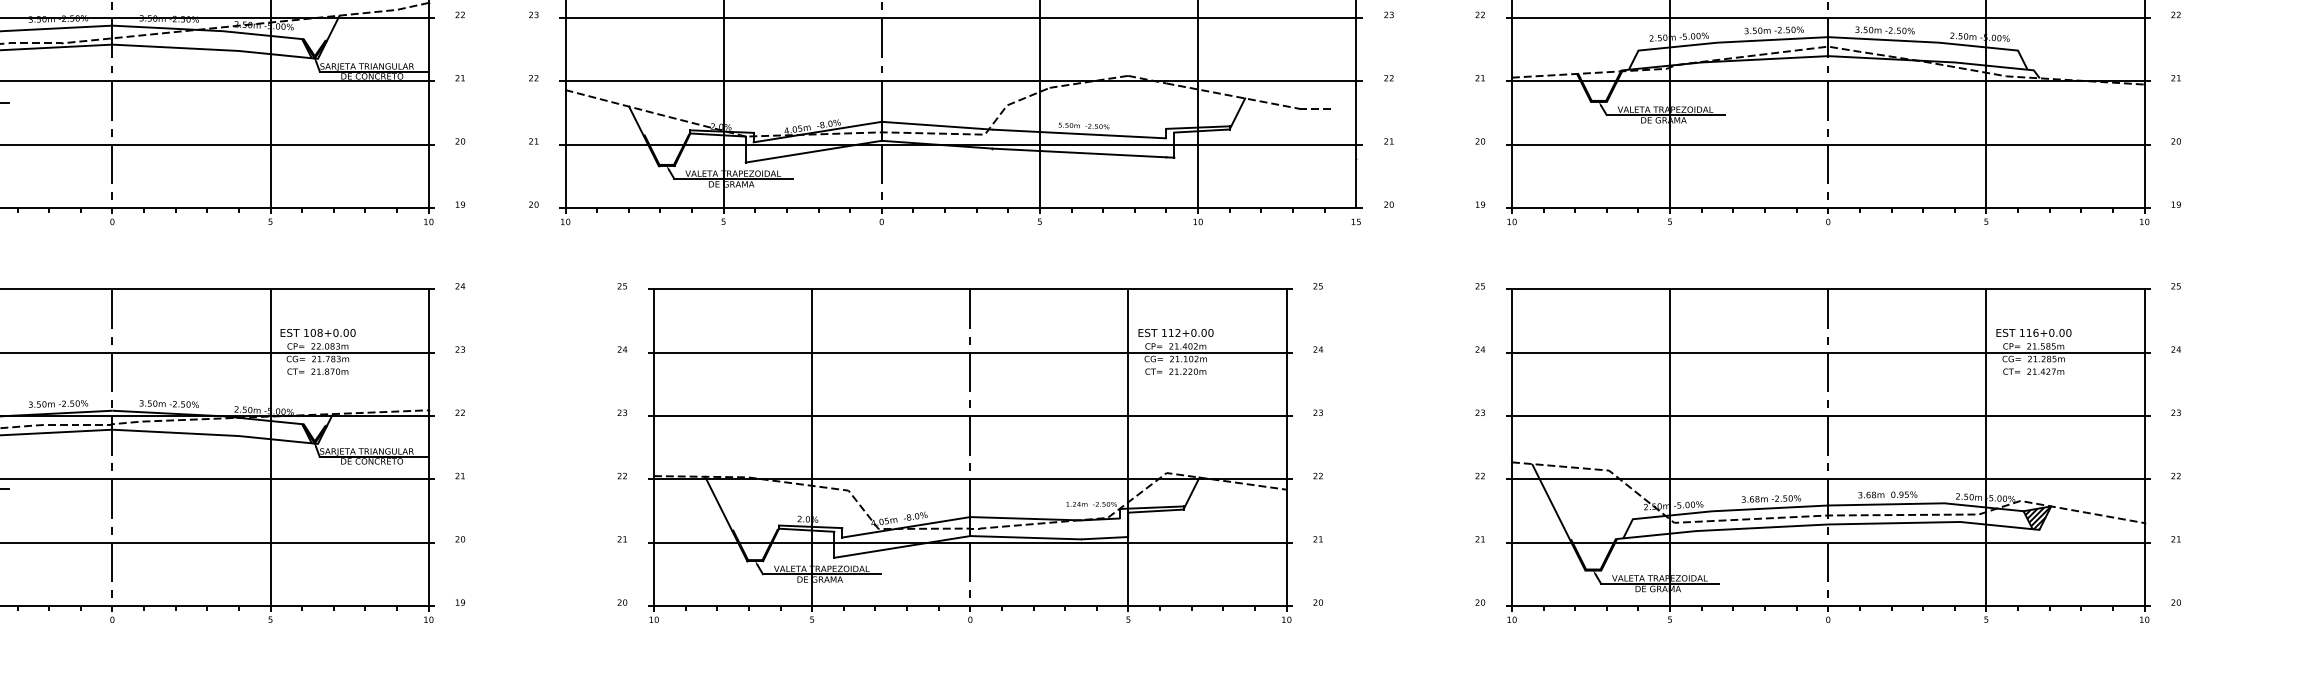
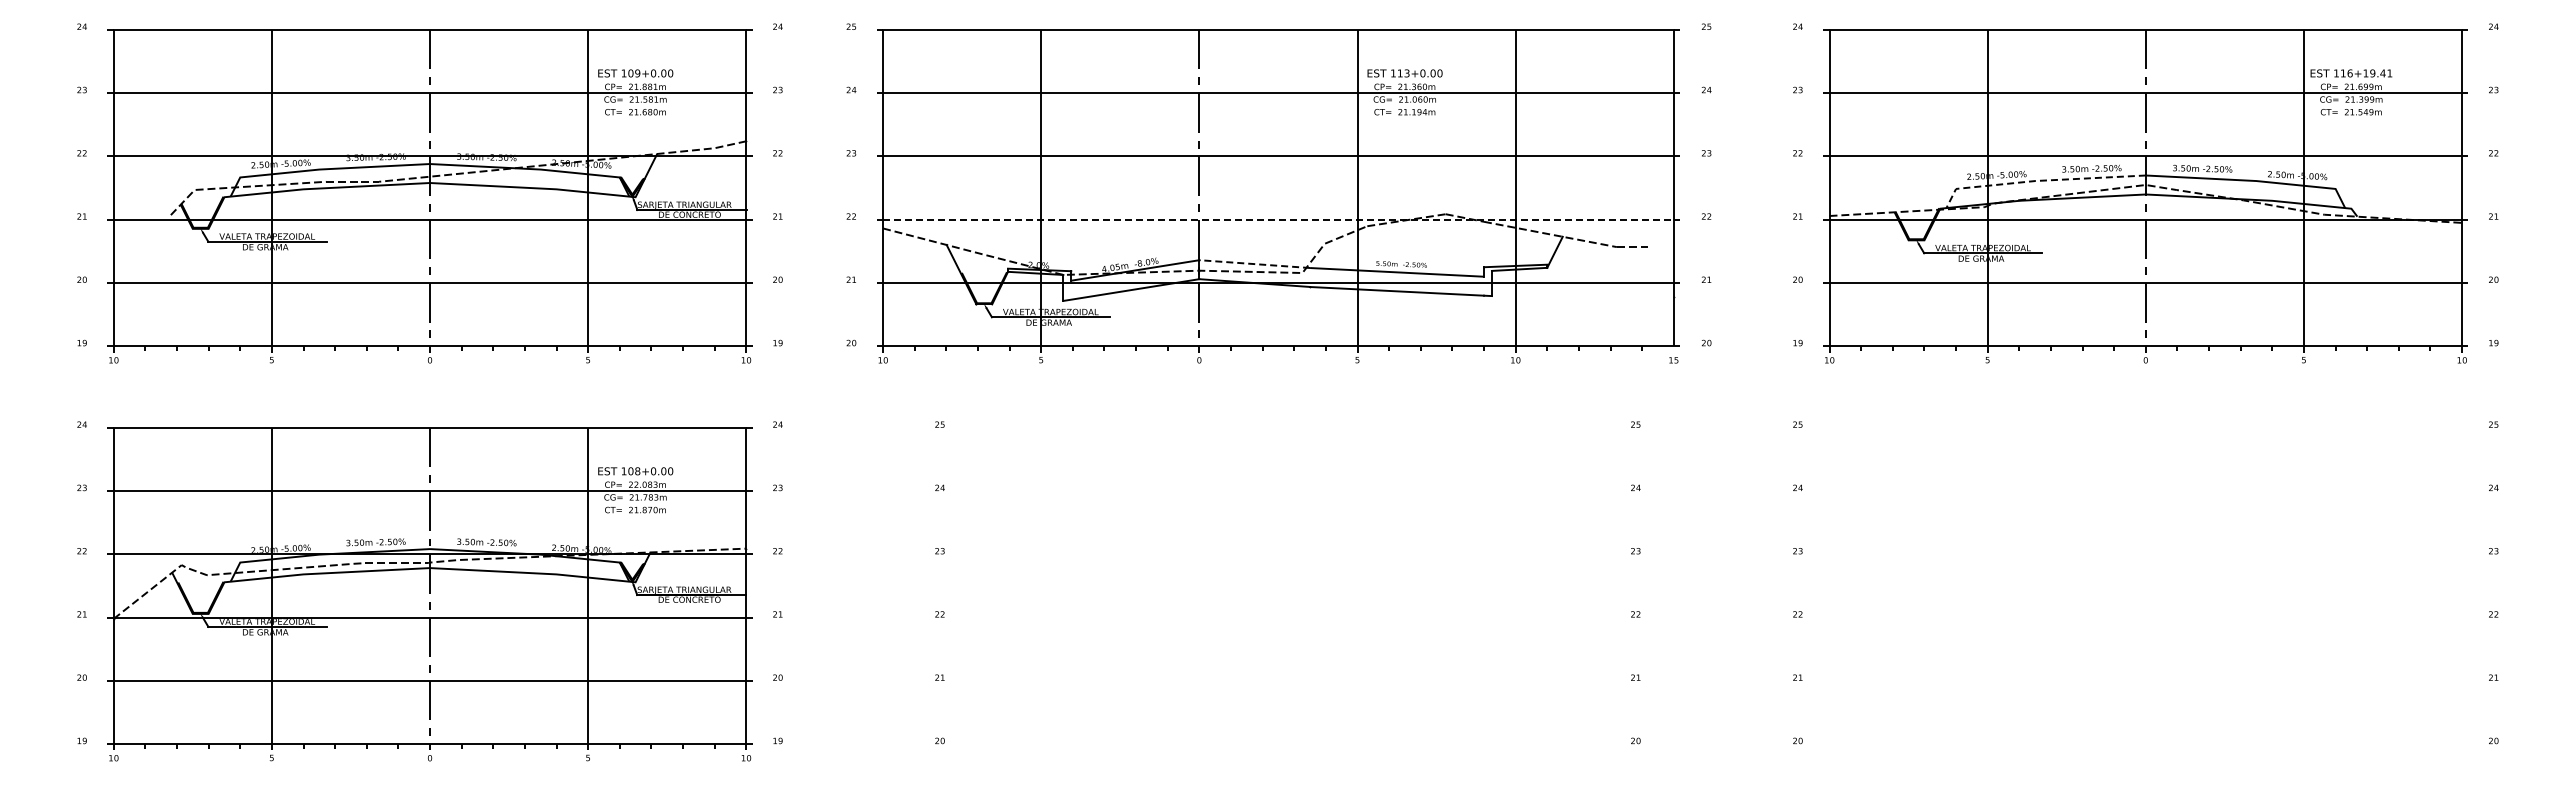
line: (1720, 42) -> (2038, 180), solid -> dashed
line: (960, 81) -> (1278, 219), solid -> dashed
line: (936, 126) -> (1254, 264), solid -> dashed
part: (969, 456) -> (1287, 594), removed
part: (1827, 456) -> (2145, 594), removed

